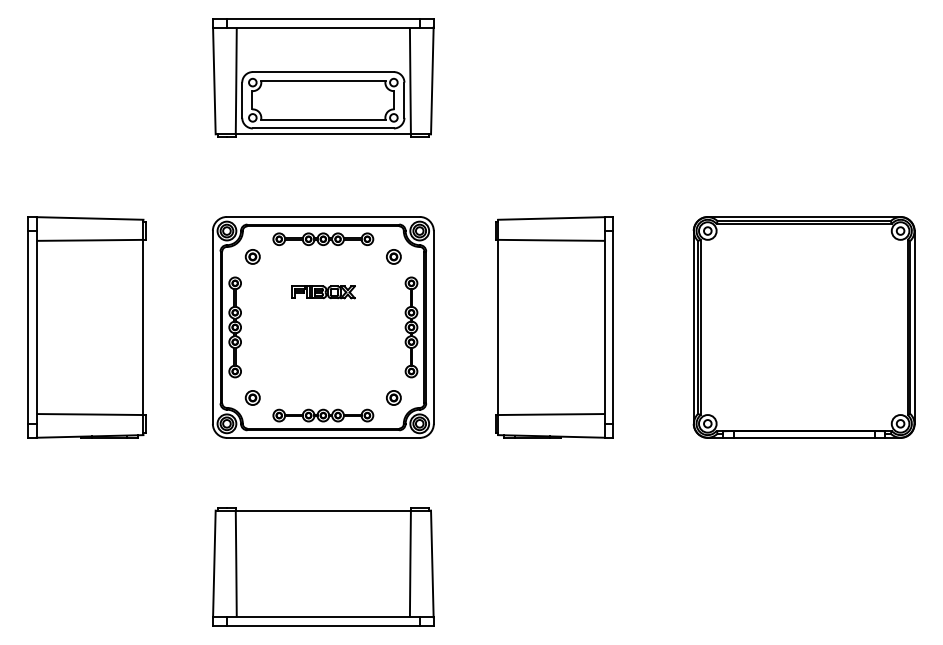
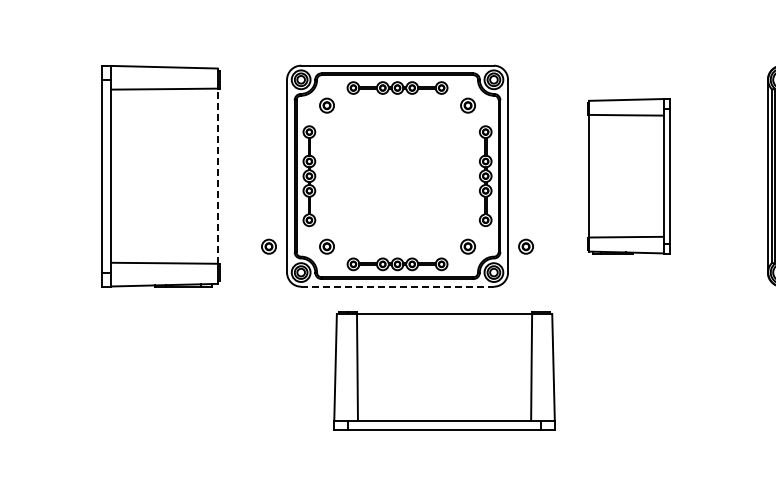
part: (323, 292) -> (397, 141), removed
line: (143, 327) -> (217, 176), solid -> dashed
part: (554, 327) -> (628, 176), size x0.7
part: (194, 397) -> (268, 246), added
part: (451, 397) -> (525, 246), added
line: (323, 437) -> (397, 286), solid -> dashed
part: (323, 566) -> (444, 370), moved

